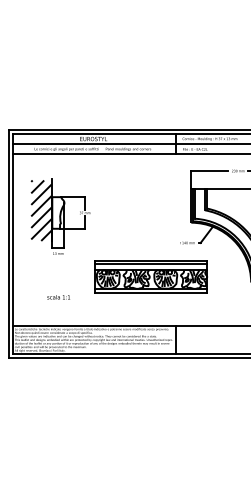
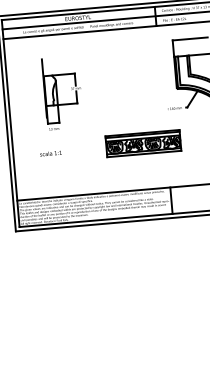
hatch: (41, 210) -> (34, 89), removed
part: (150, 276) -> (142, 143), size x0.7
text: (58, 297) -> (50, 153), moved

